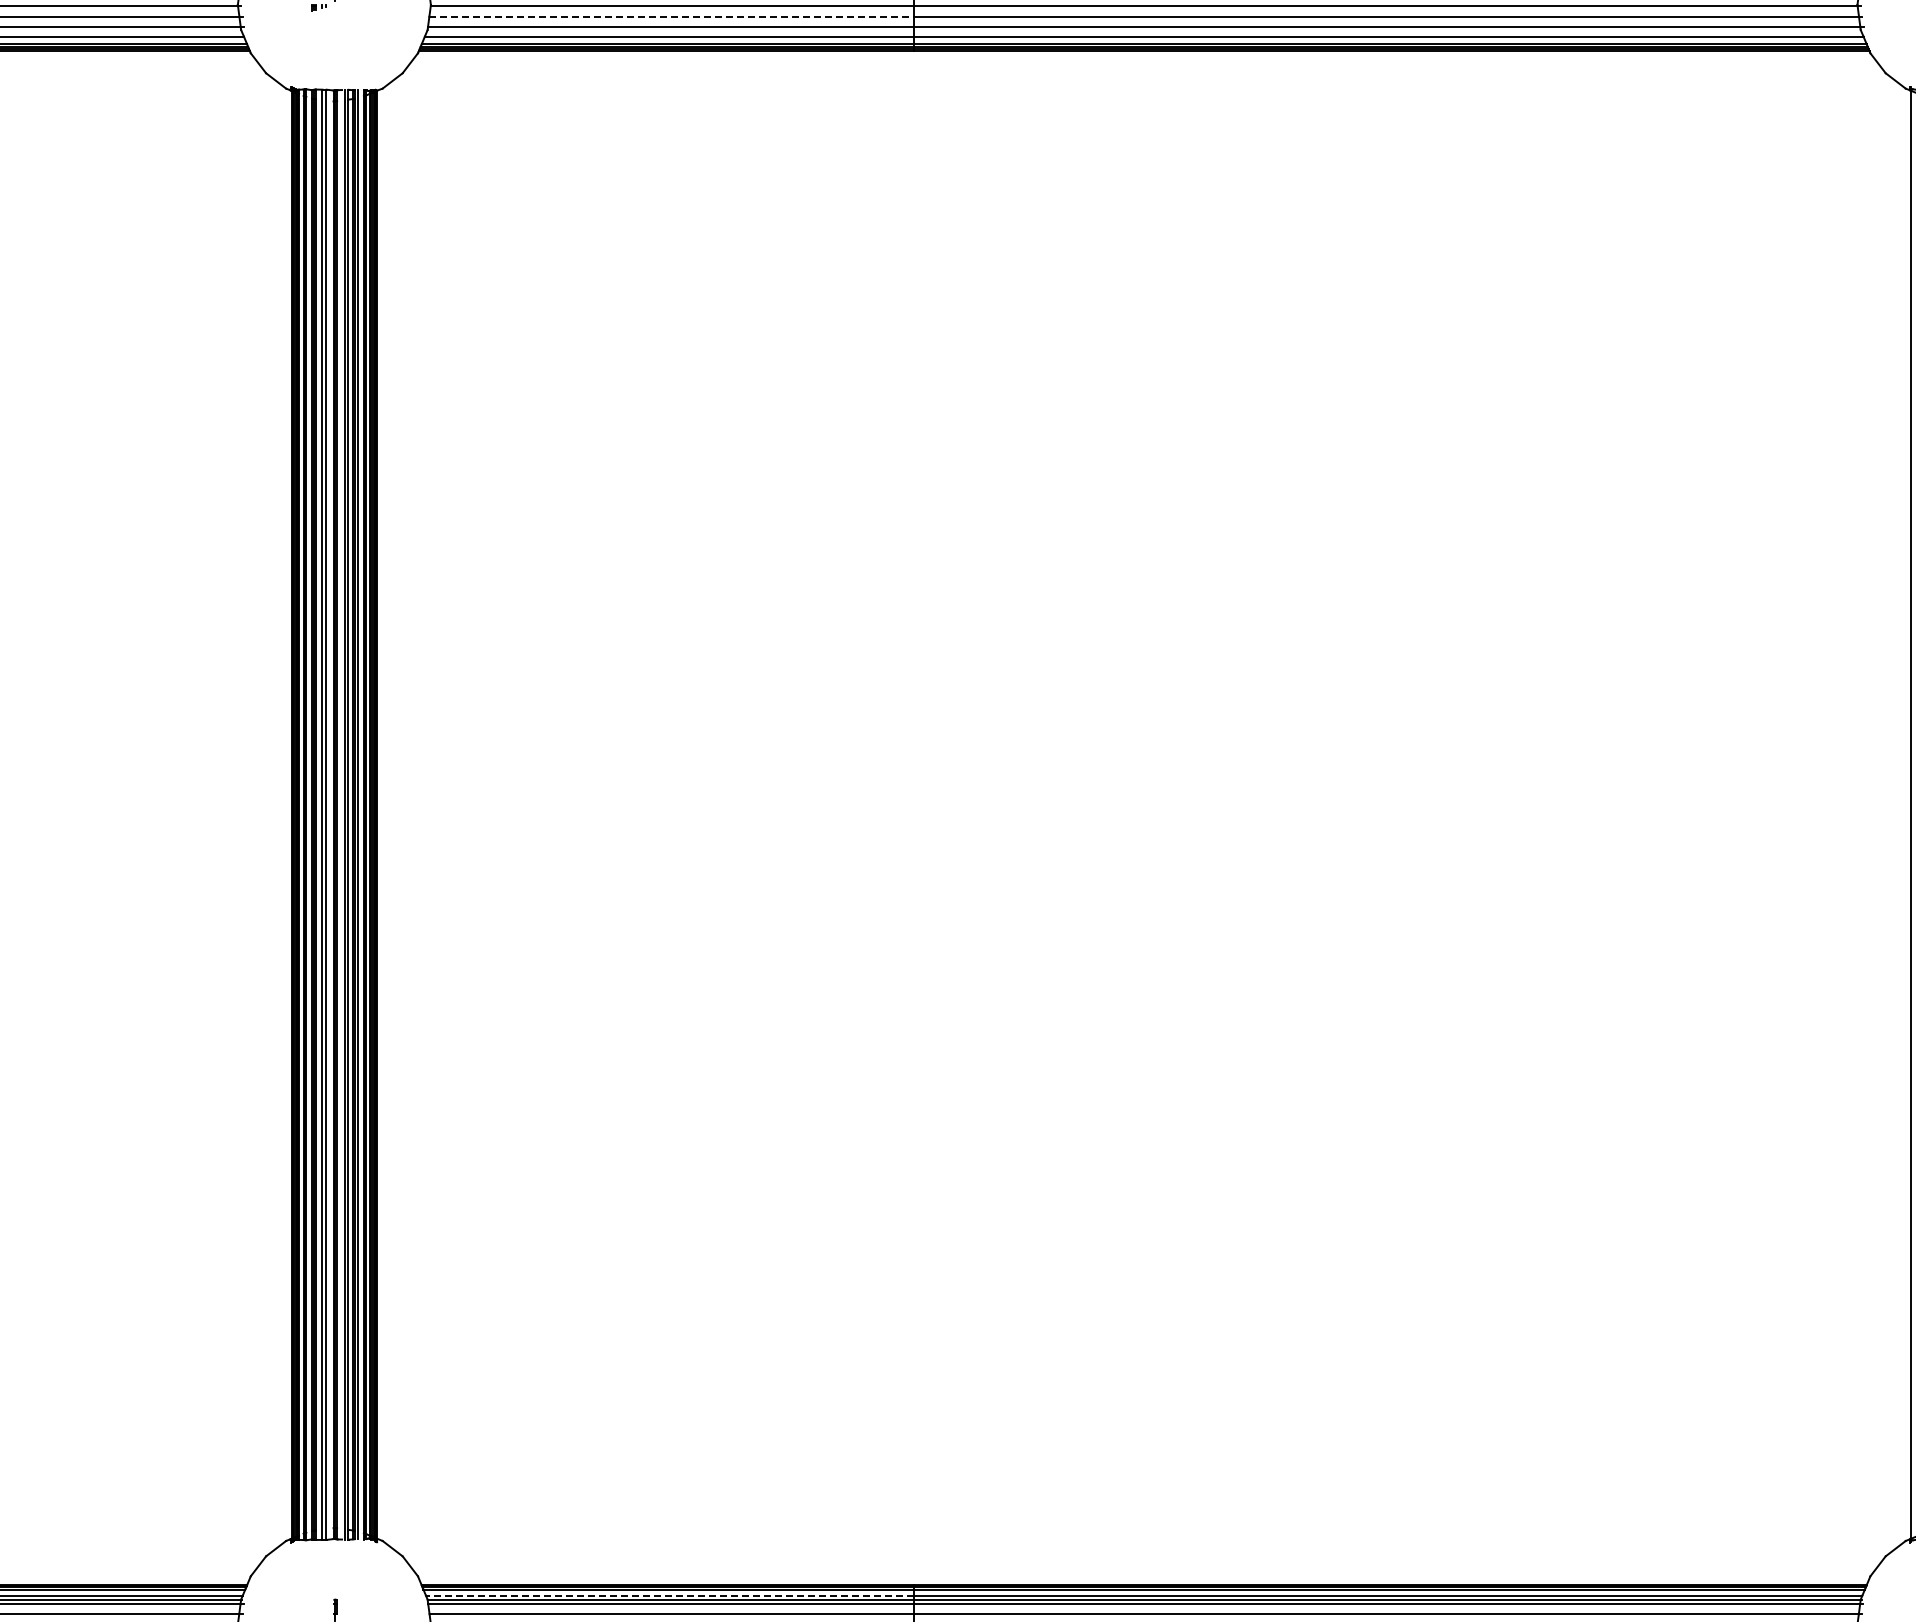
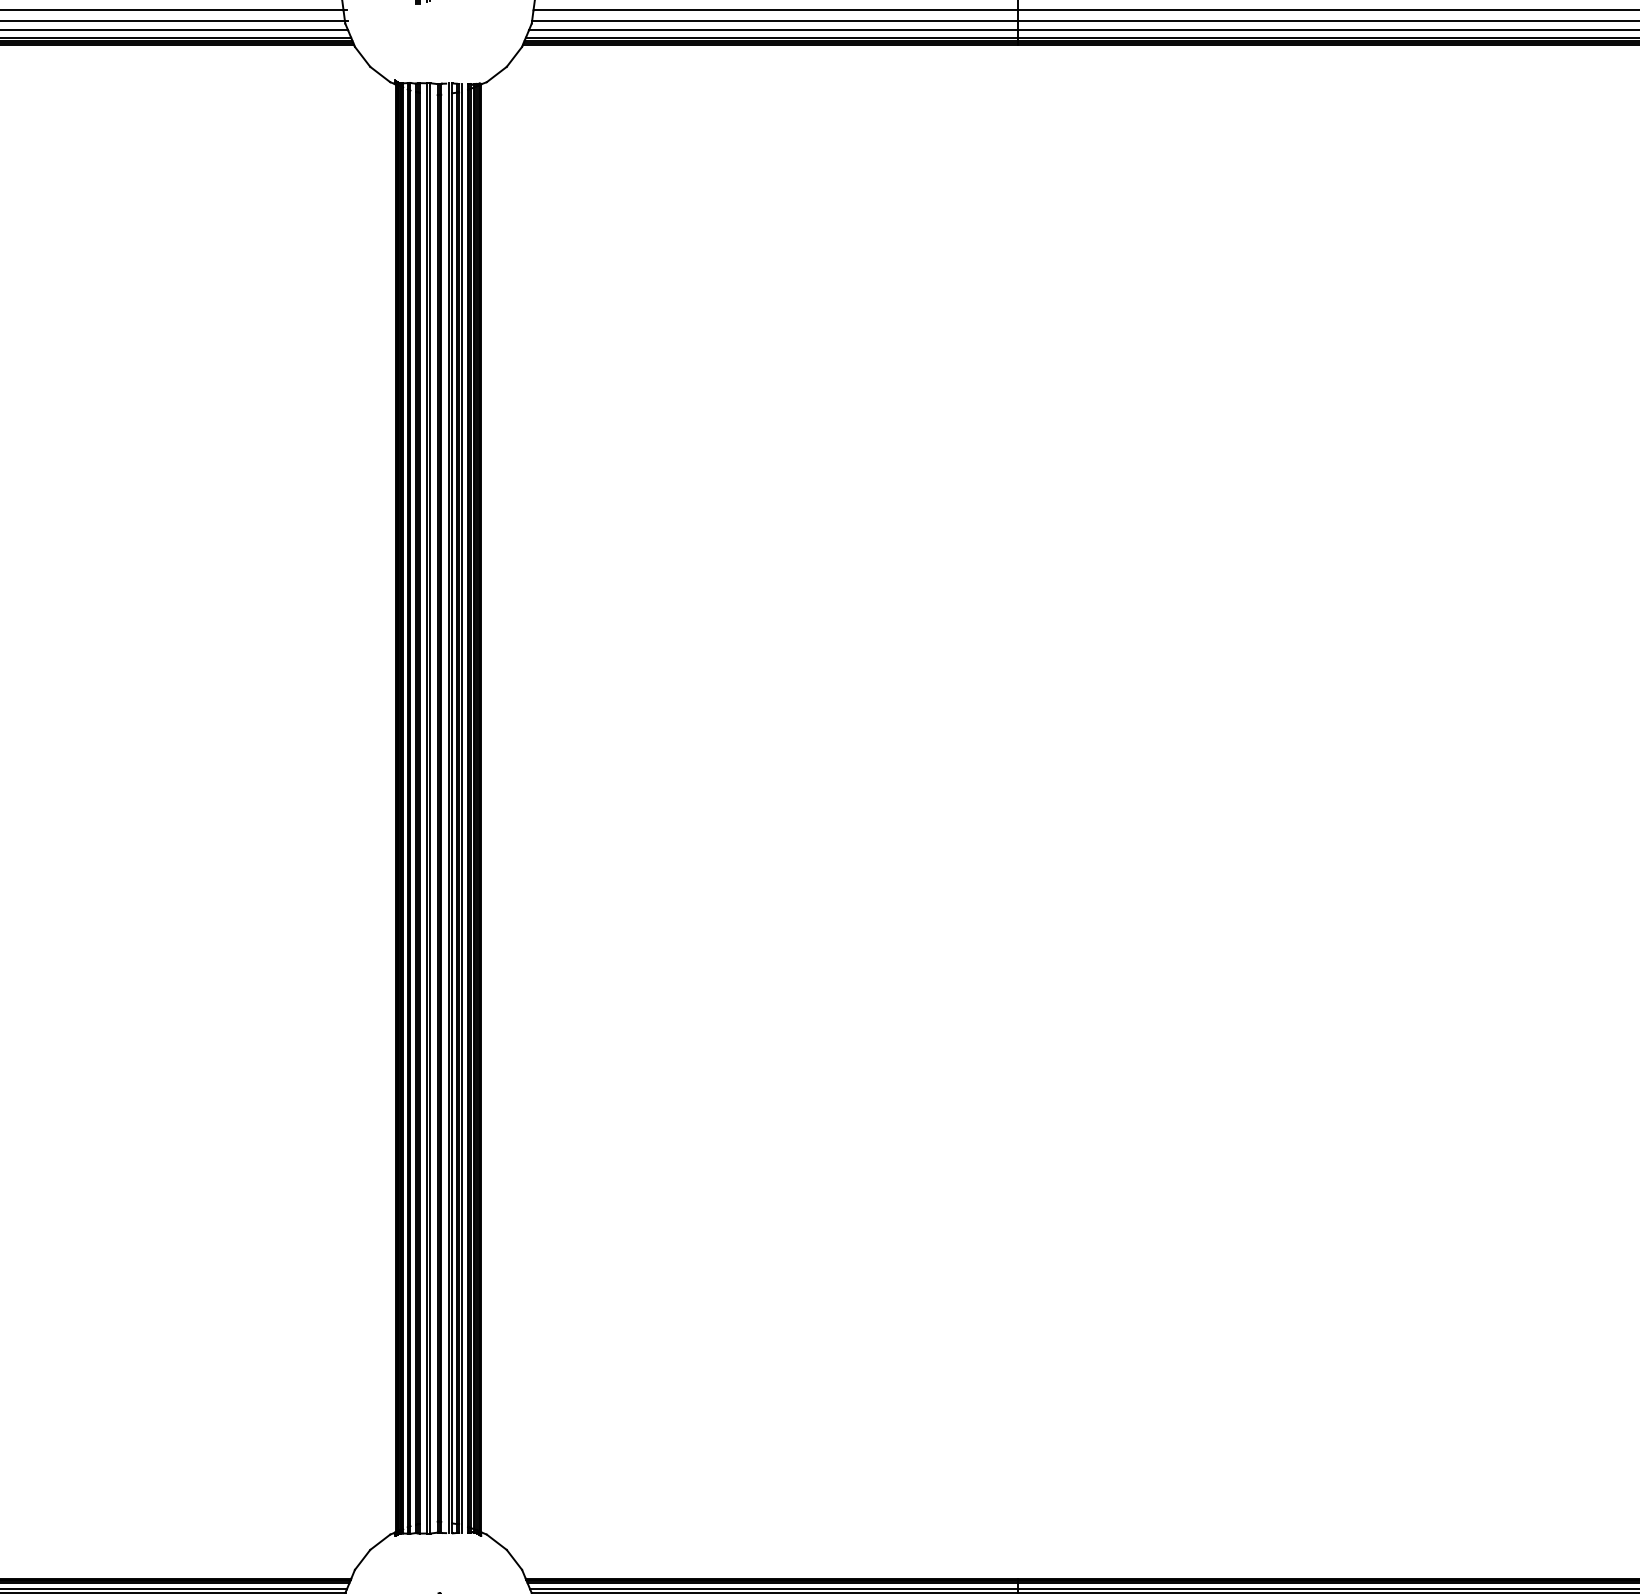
line: (672, 16) -> (776, 10), dashed -> solid
line: (669, 1595) -> (773, 1589), dashed -> solid

